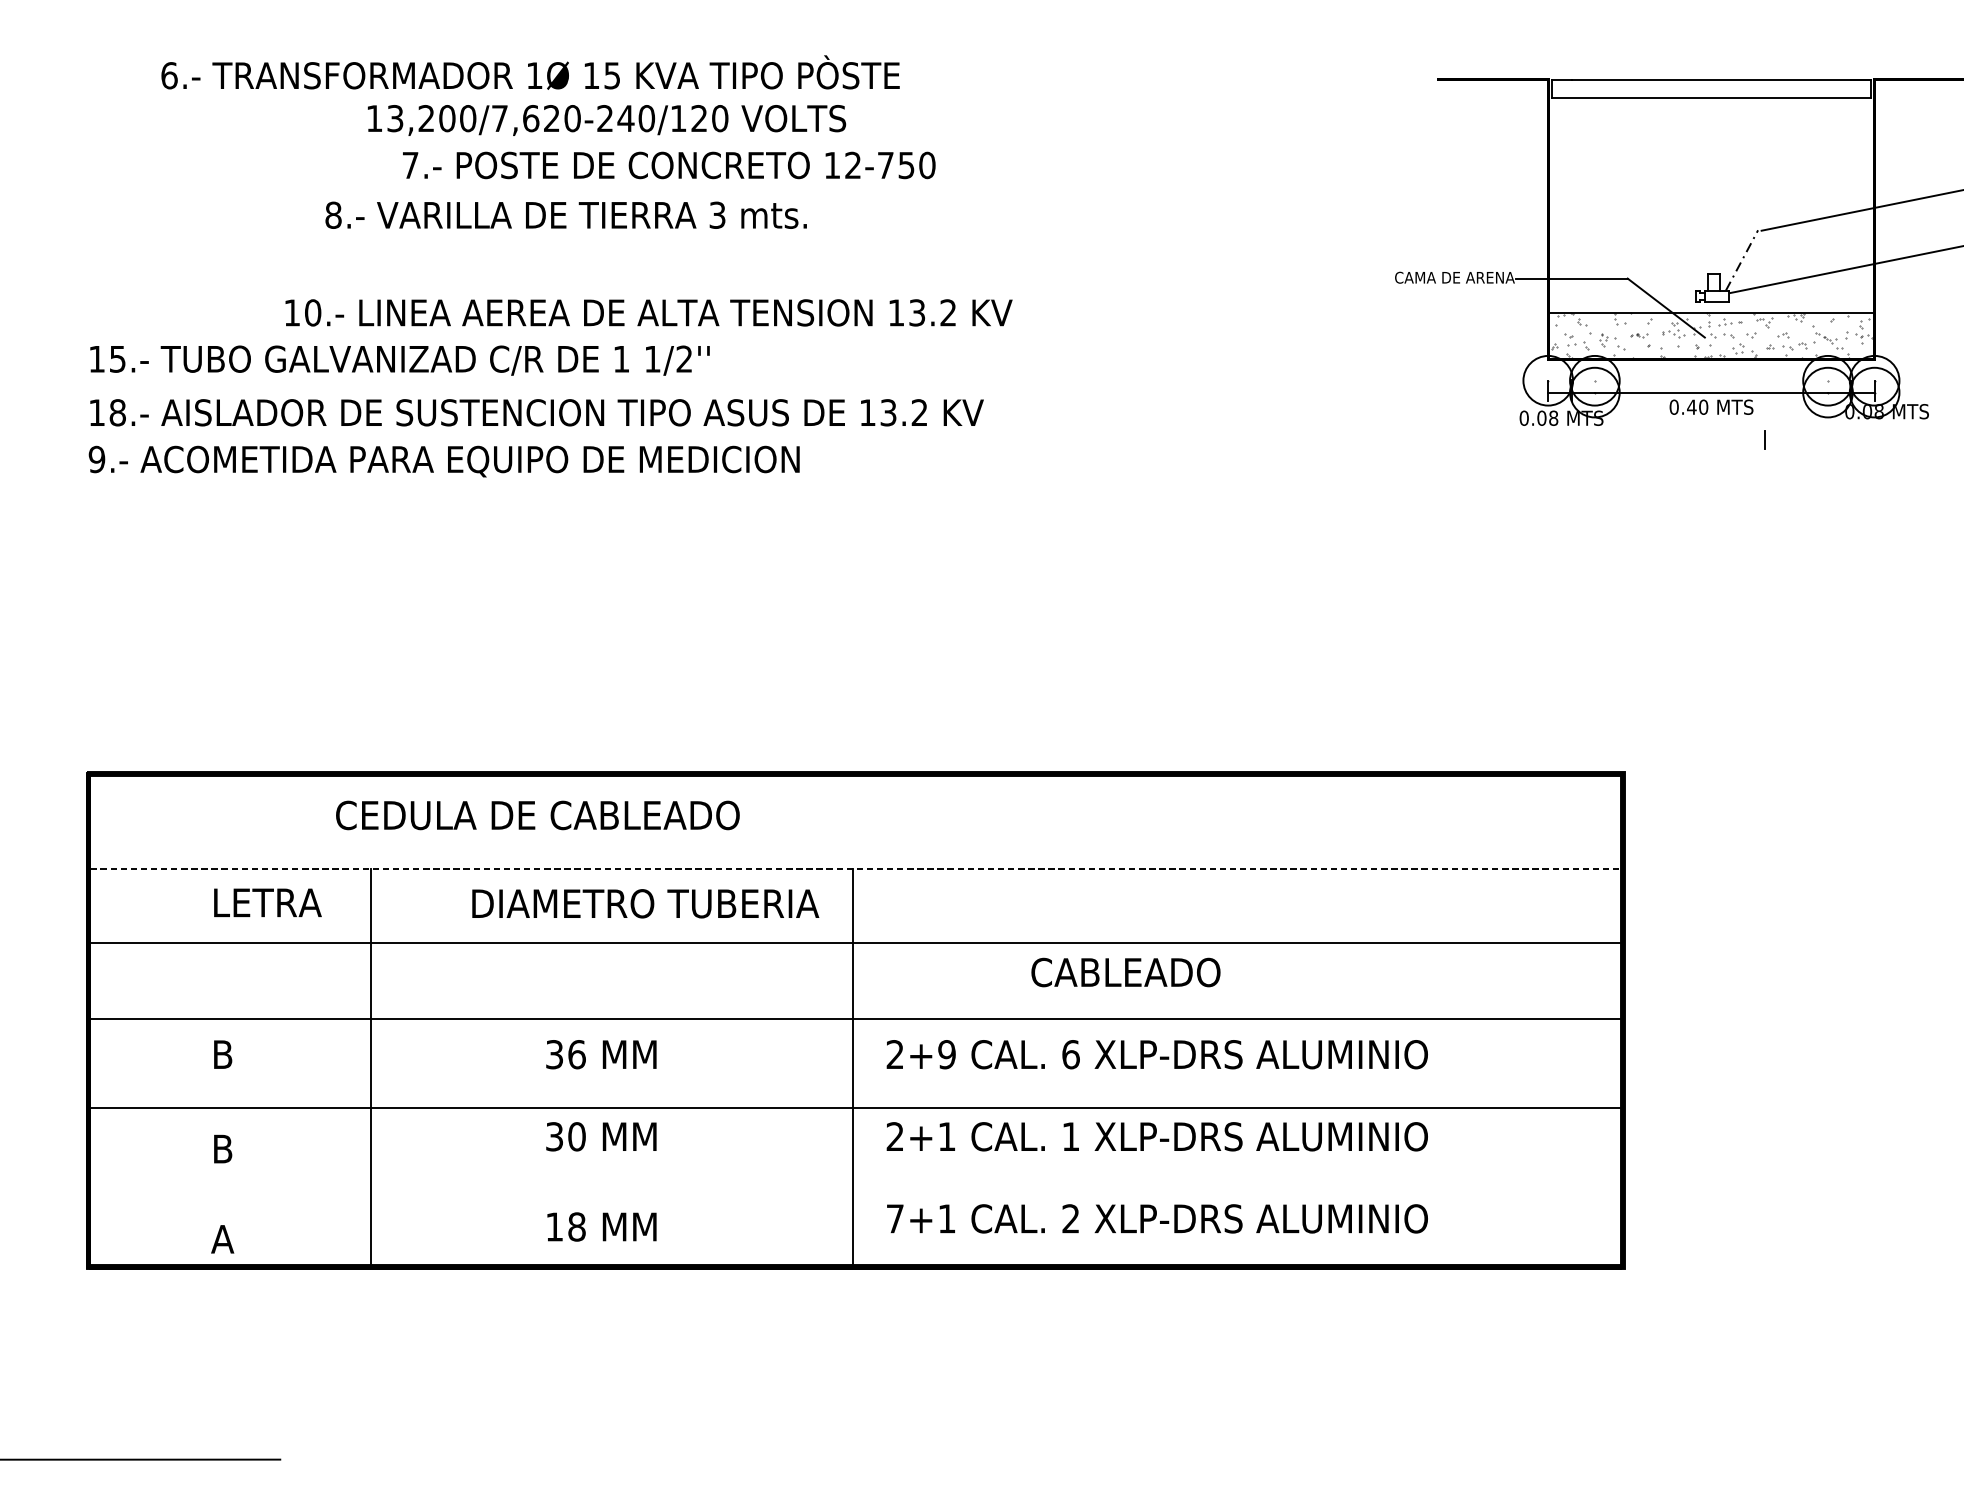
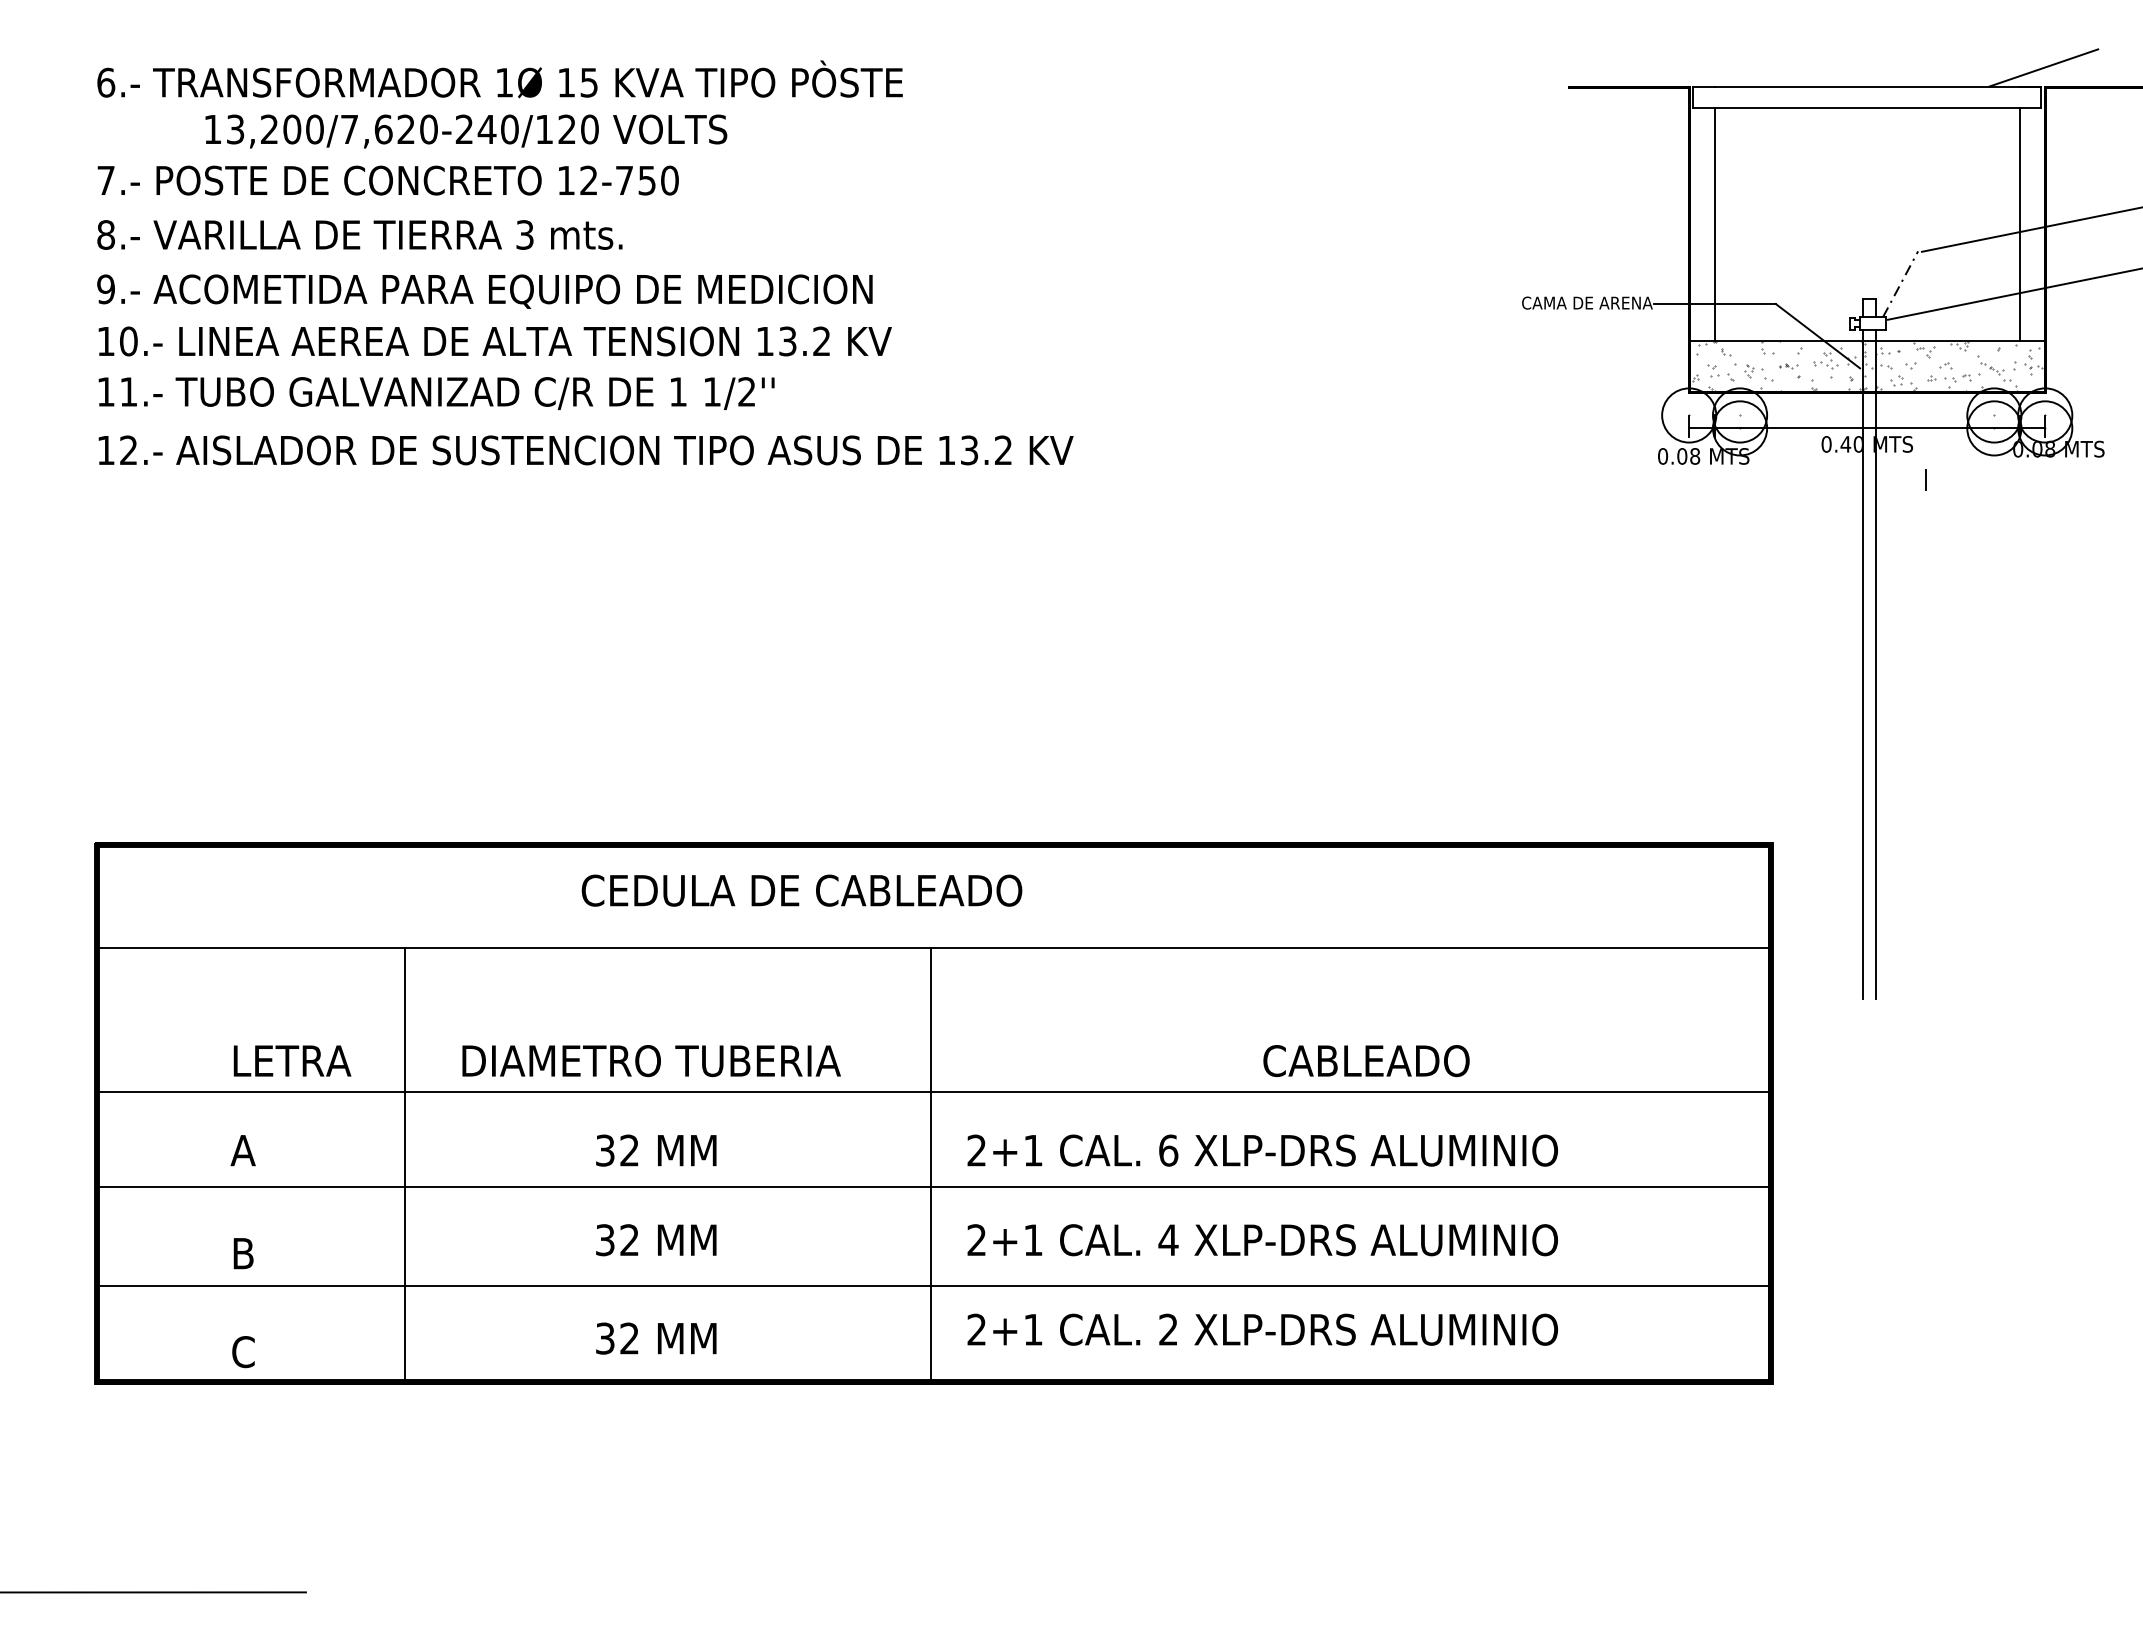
line: (1873, 61) -> (2043, 67), added
text: (530, 72) -> (499, 79), moved
text: (607, 120) -> (466, 131), moved
text: (668, 165) -> (387, 180), moved
line: (1571, 205) -> (1714, 224), added
line: (1851, 205) -> (2019, 224), added
text: (565, 214) -> (359, 234), moved
text: (648, 312) -> (494, 341), moved
text: (117, 358) -> (128, 391), 15.- -> 11.-
text: (117, 412) -> (128, 450), 18.- -> 12.-
text: (443, 461) -> (484, 291), moved
line: (1708, 609) -> (1863, 664), added
line: (1719, 609) -> (1876, 664), added
text: (537, 815) -> (801, 890), moved
line: (855, 868) -> (933, 947), dashed -> solid
text: (267, 902) -> (292, 1060), moved
text: (645, 904) -> (651, 1061), moved
line: (855, 942) -> (933, 1091), moved
text: (1125, 972) -> (1366, 1061), moved
line: (855, 1018) -> (933, 1187), moved
text: (222, 1054) -> (242, 1150), B -> A
text: (576, 1054) -> (629, 1150), 36 -> 32
text: (946, 1054) -> (1032, 1150), 2+9 -> 2+1
line: (855, 1107) -> (933, 1285), moved
text: (1070, 1136) -> (1168, 1239), 1 -> 4
text: (576, 1137) -> (629, 1240), 30 -> 32
text: (894, 1218) -> (976, 1329), 7+1 -> 2+1
text: (565, 1226) -> (617, 1338), 18 -> 32
text: (222, 1239) -> (242, 1352), A -> C

